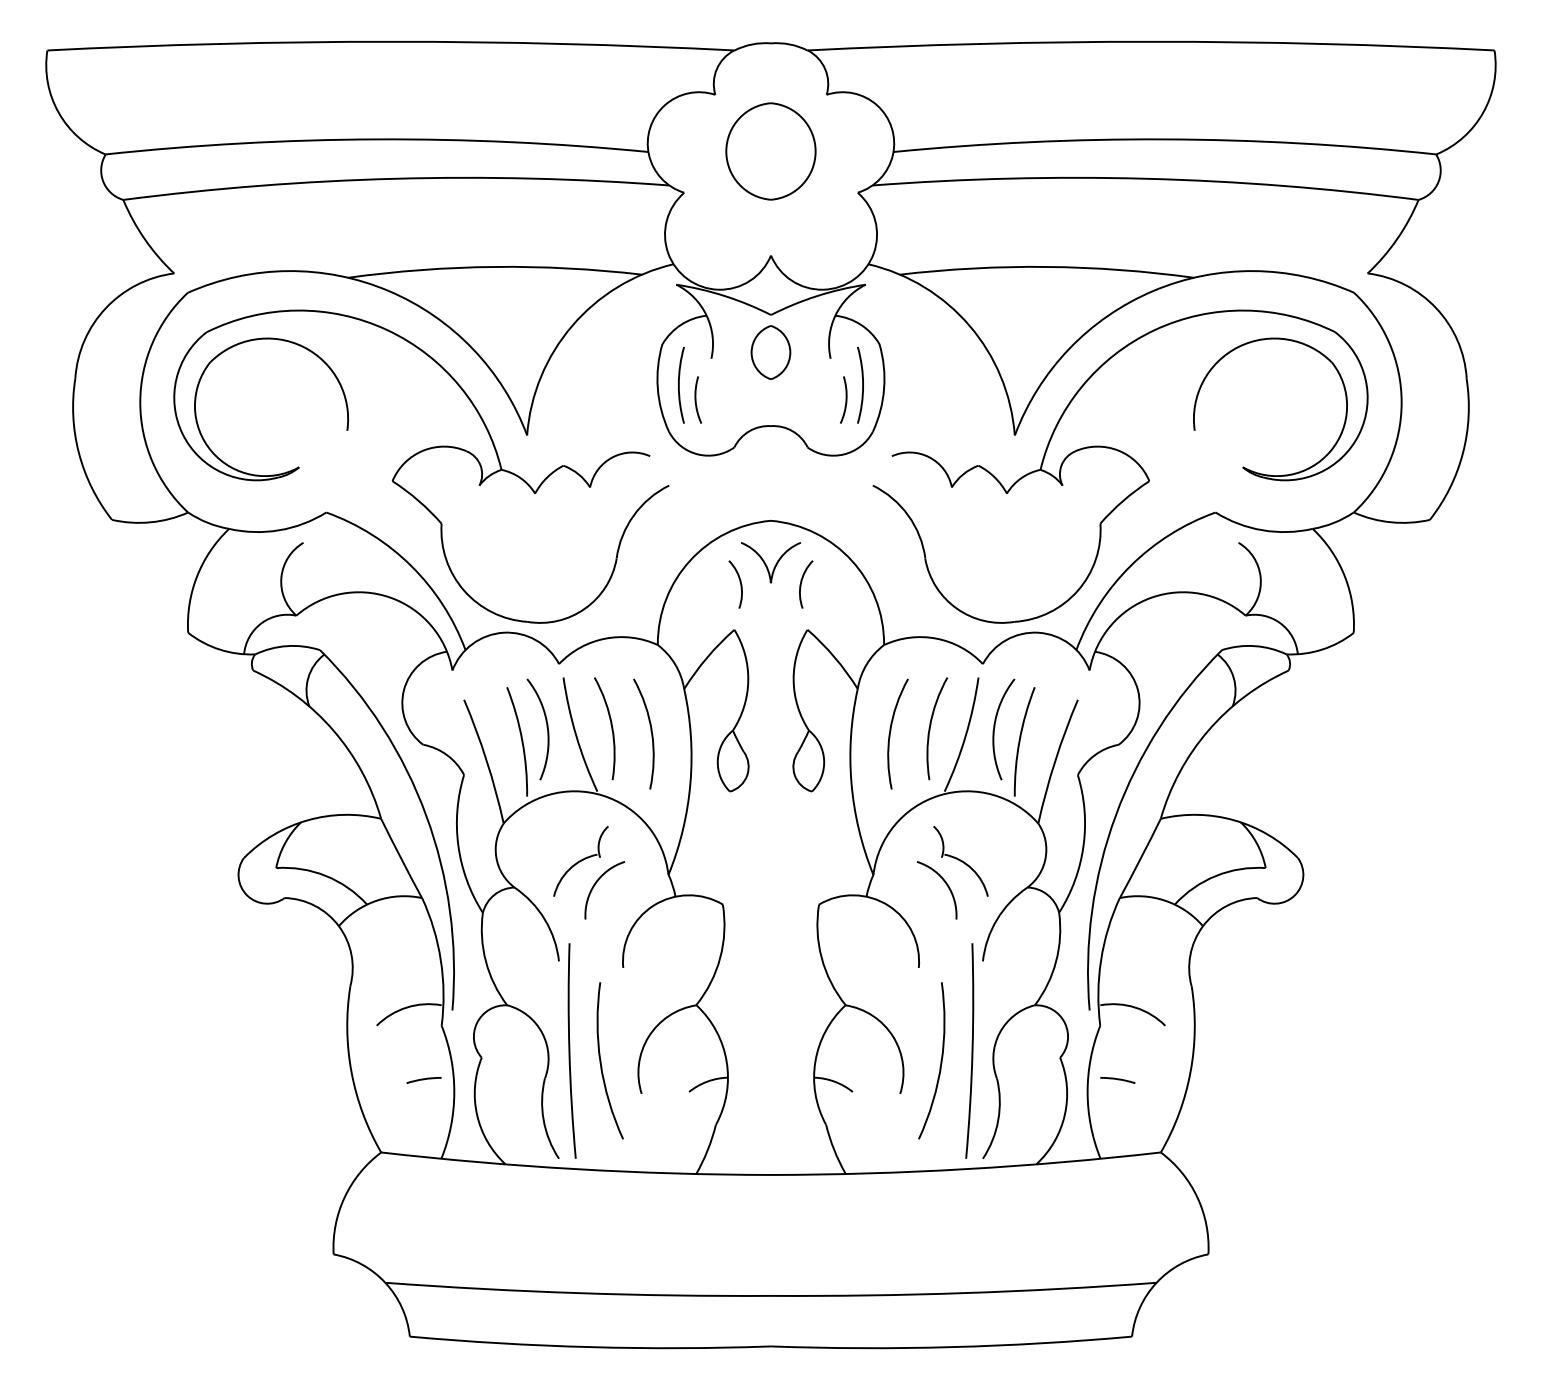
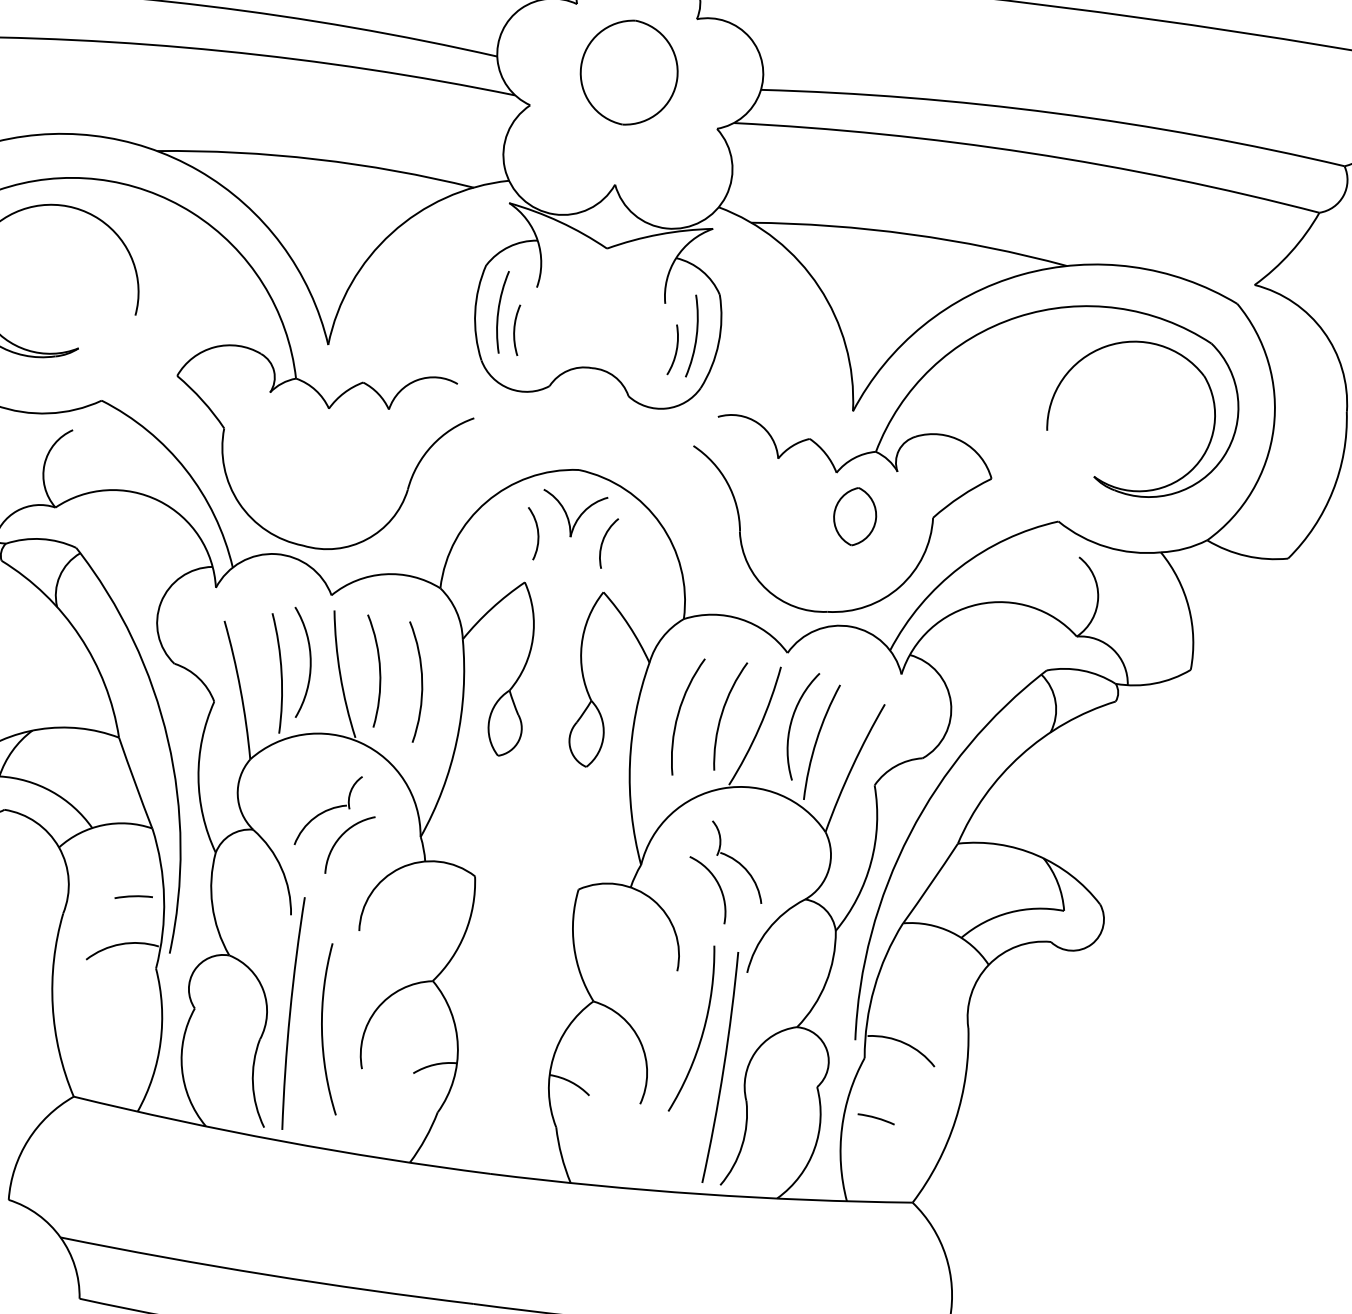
part: (770, 352) -> (854, 516), moved
arc: (940, 1060) -> (702, 1029), moved
arc: (423, 1080) -> (133, 897), moved

